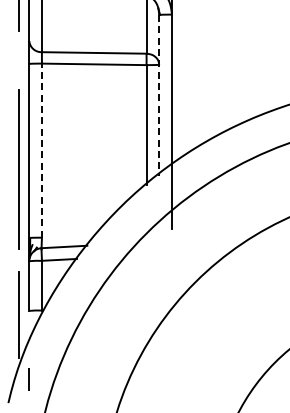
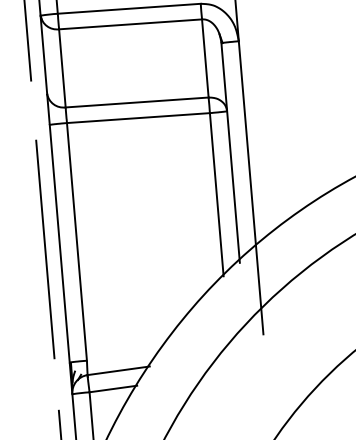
line: (159, 95) -> (231, 153), dashed -> solid
line: (41, 150) -> (76, 241), dashed -> solid
line: (18, 169) -> (45, 249), moved

